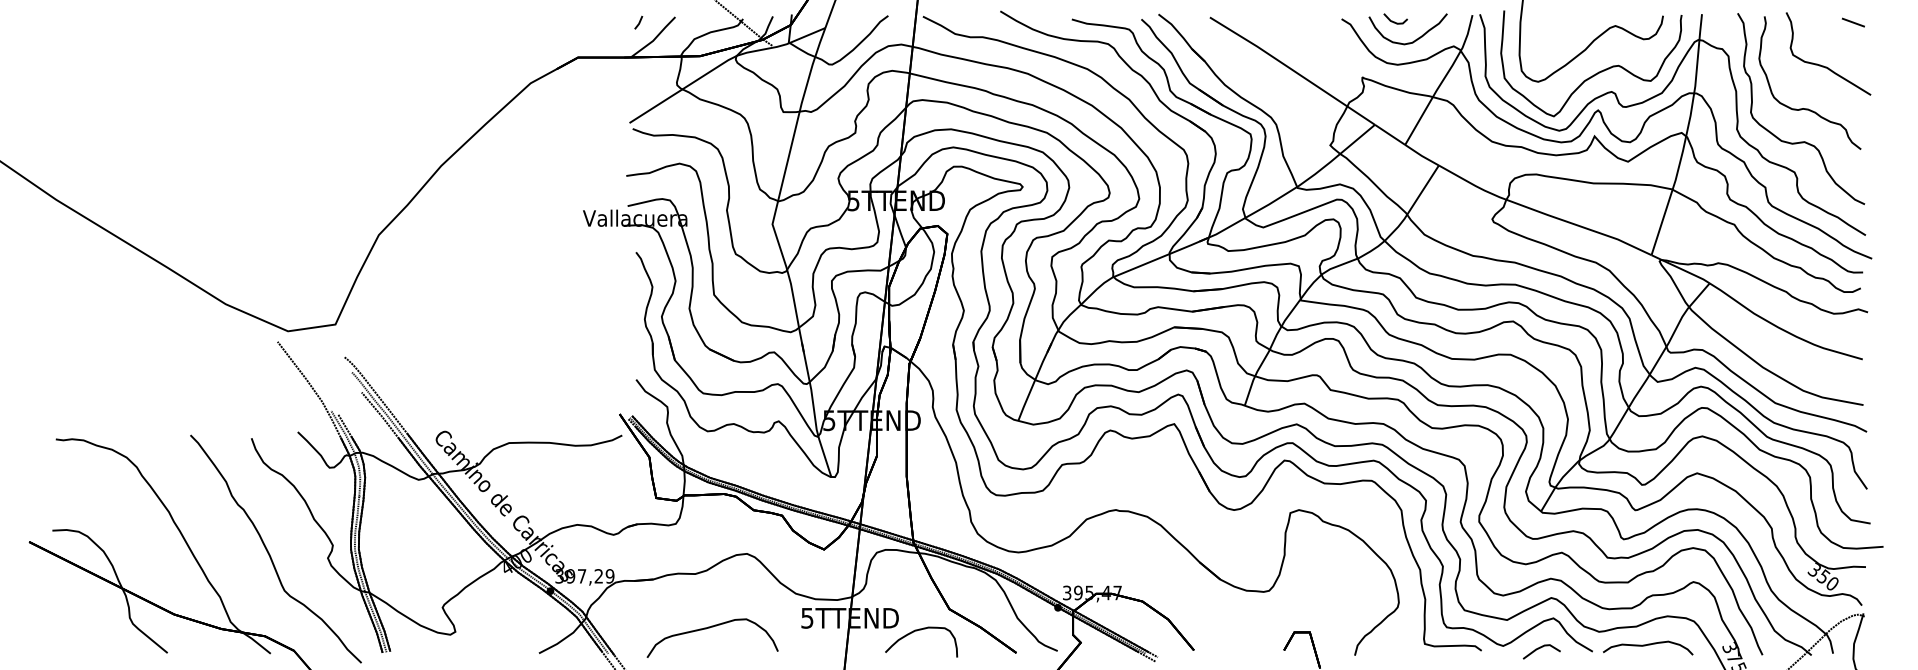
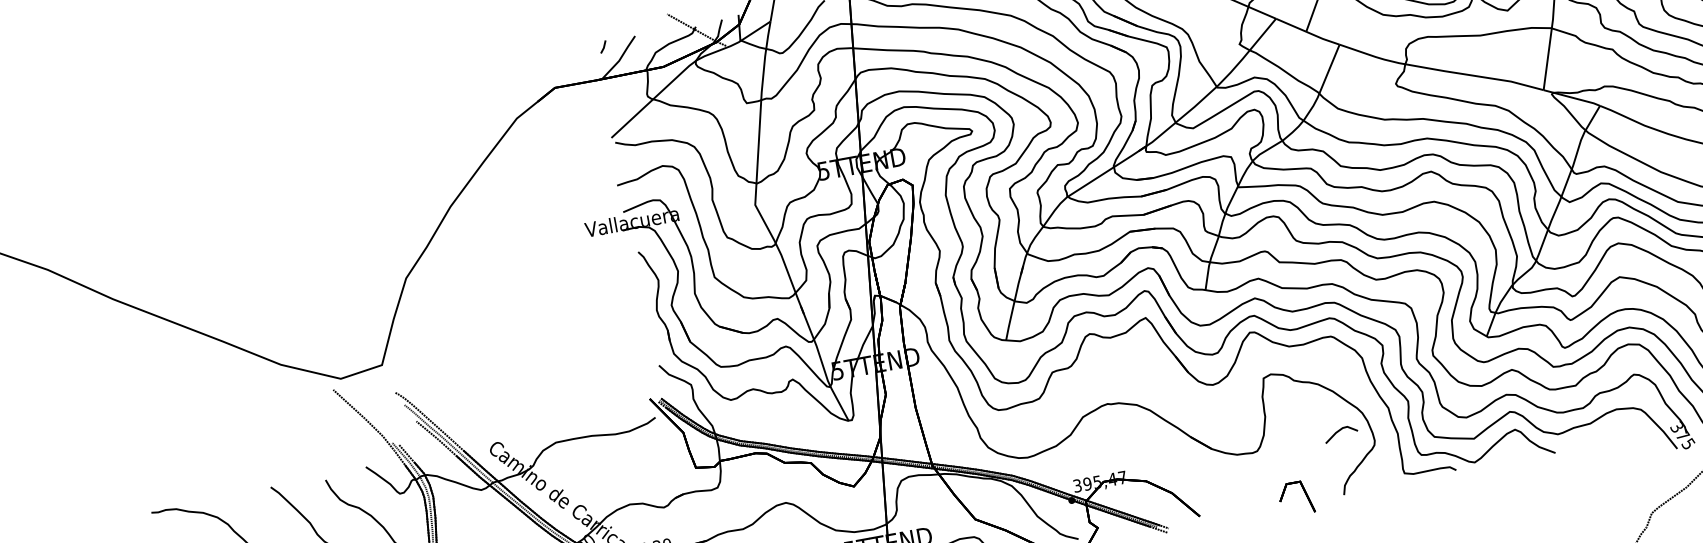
curve: (1648, 645) -> (1604, 438), removed
line: (1540, 648) -> (1339, 431), moved

